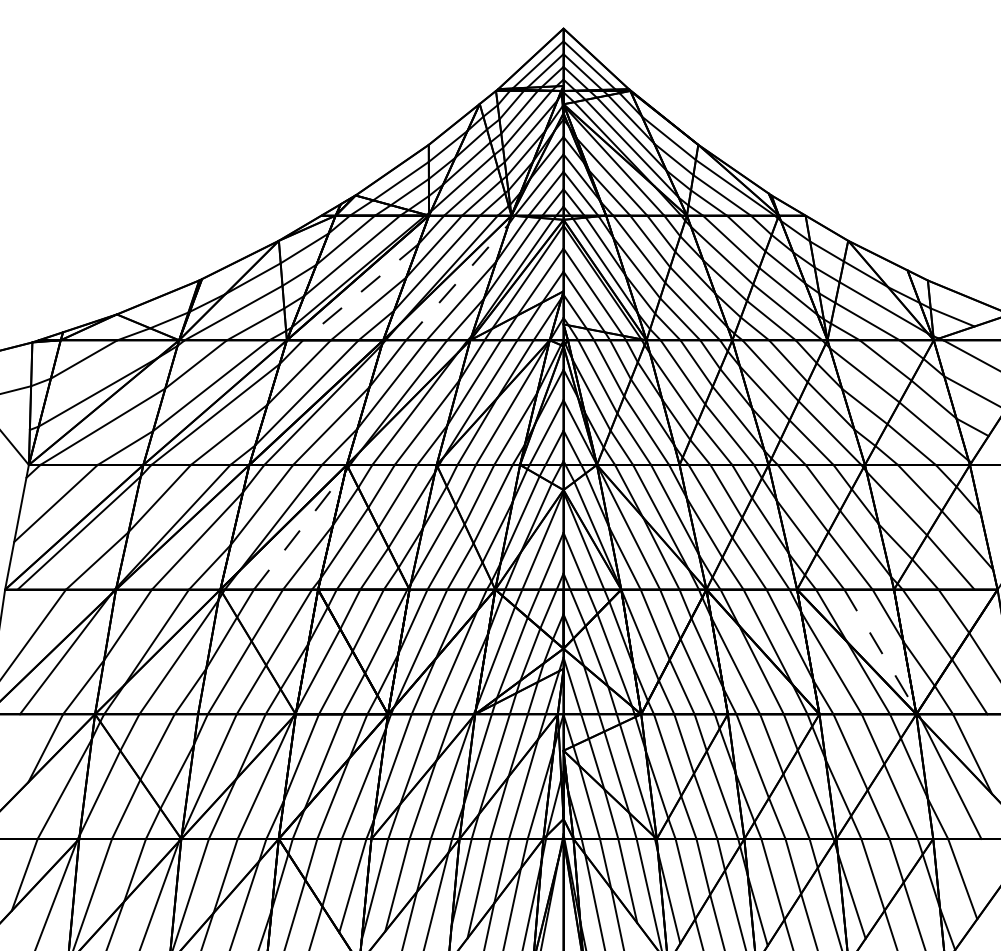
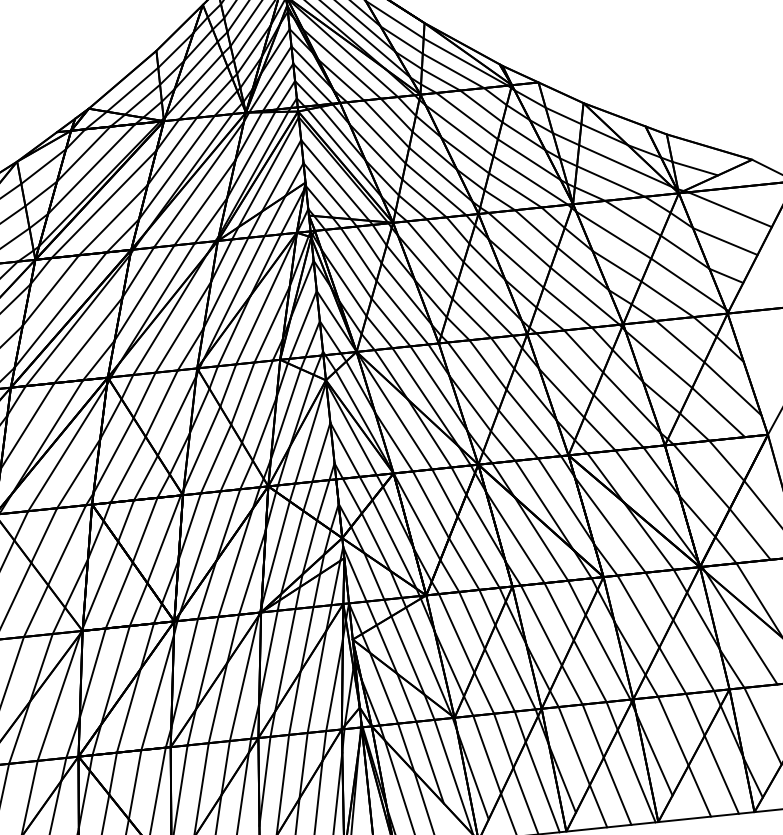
line: (457, 282) -> (199, 184), dashed -> solid
line: (360, 292) -> (103, 204), dashed -> solid
line: (299, 530) -> (67, 447), dashed -> solid
line: (879, 649) -> (656, 506), dashed -> solid

